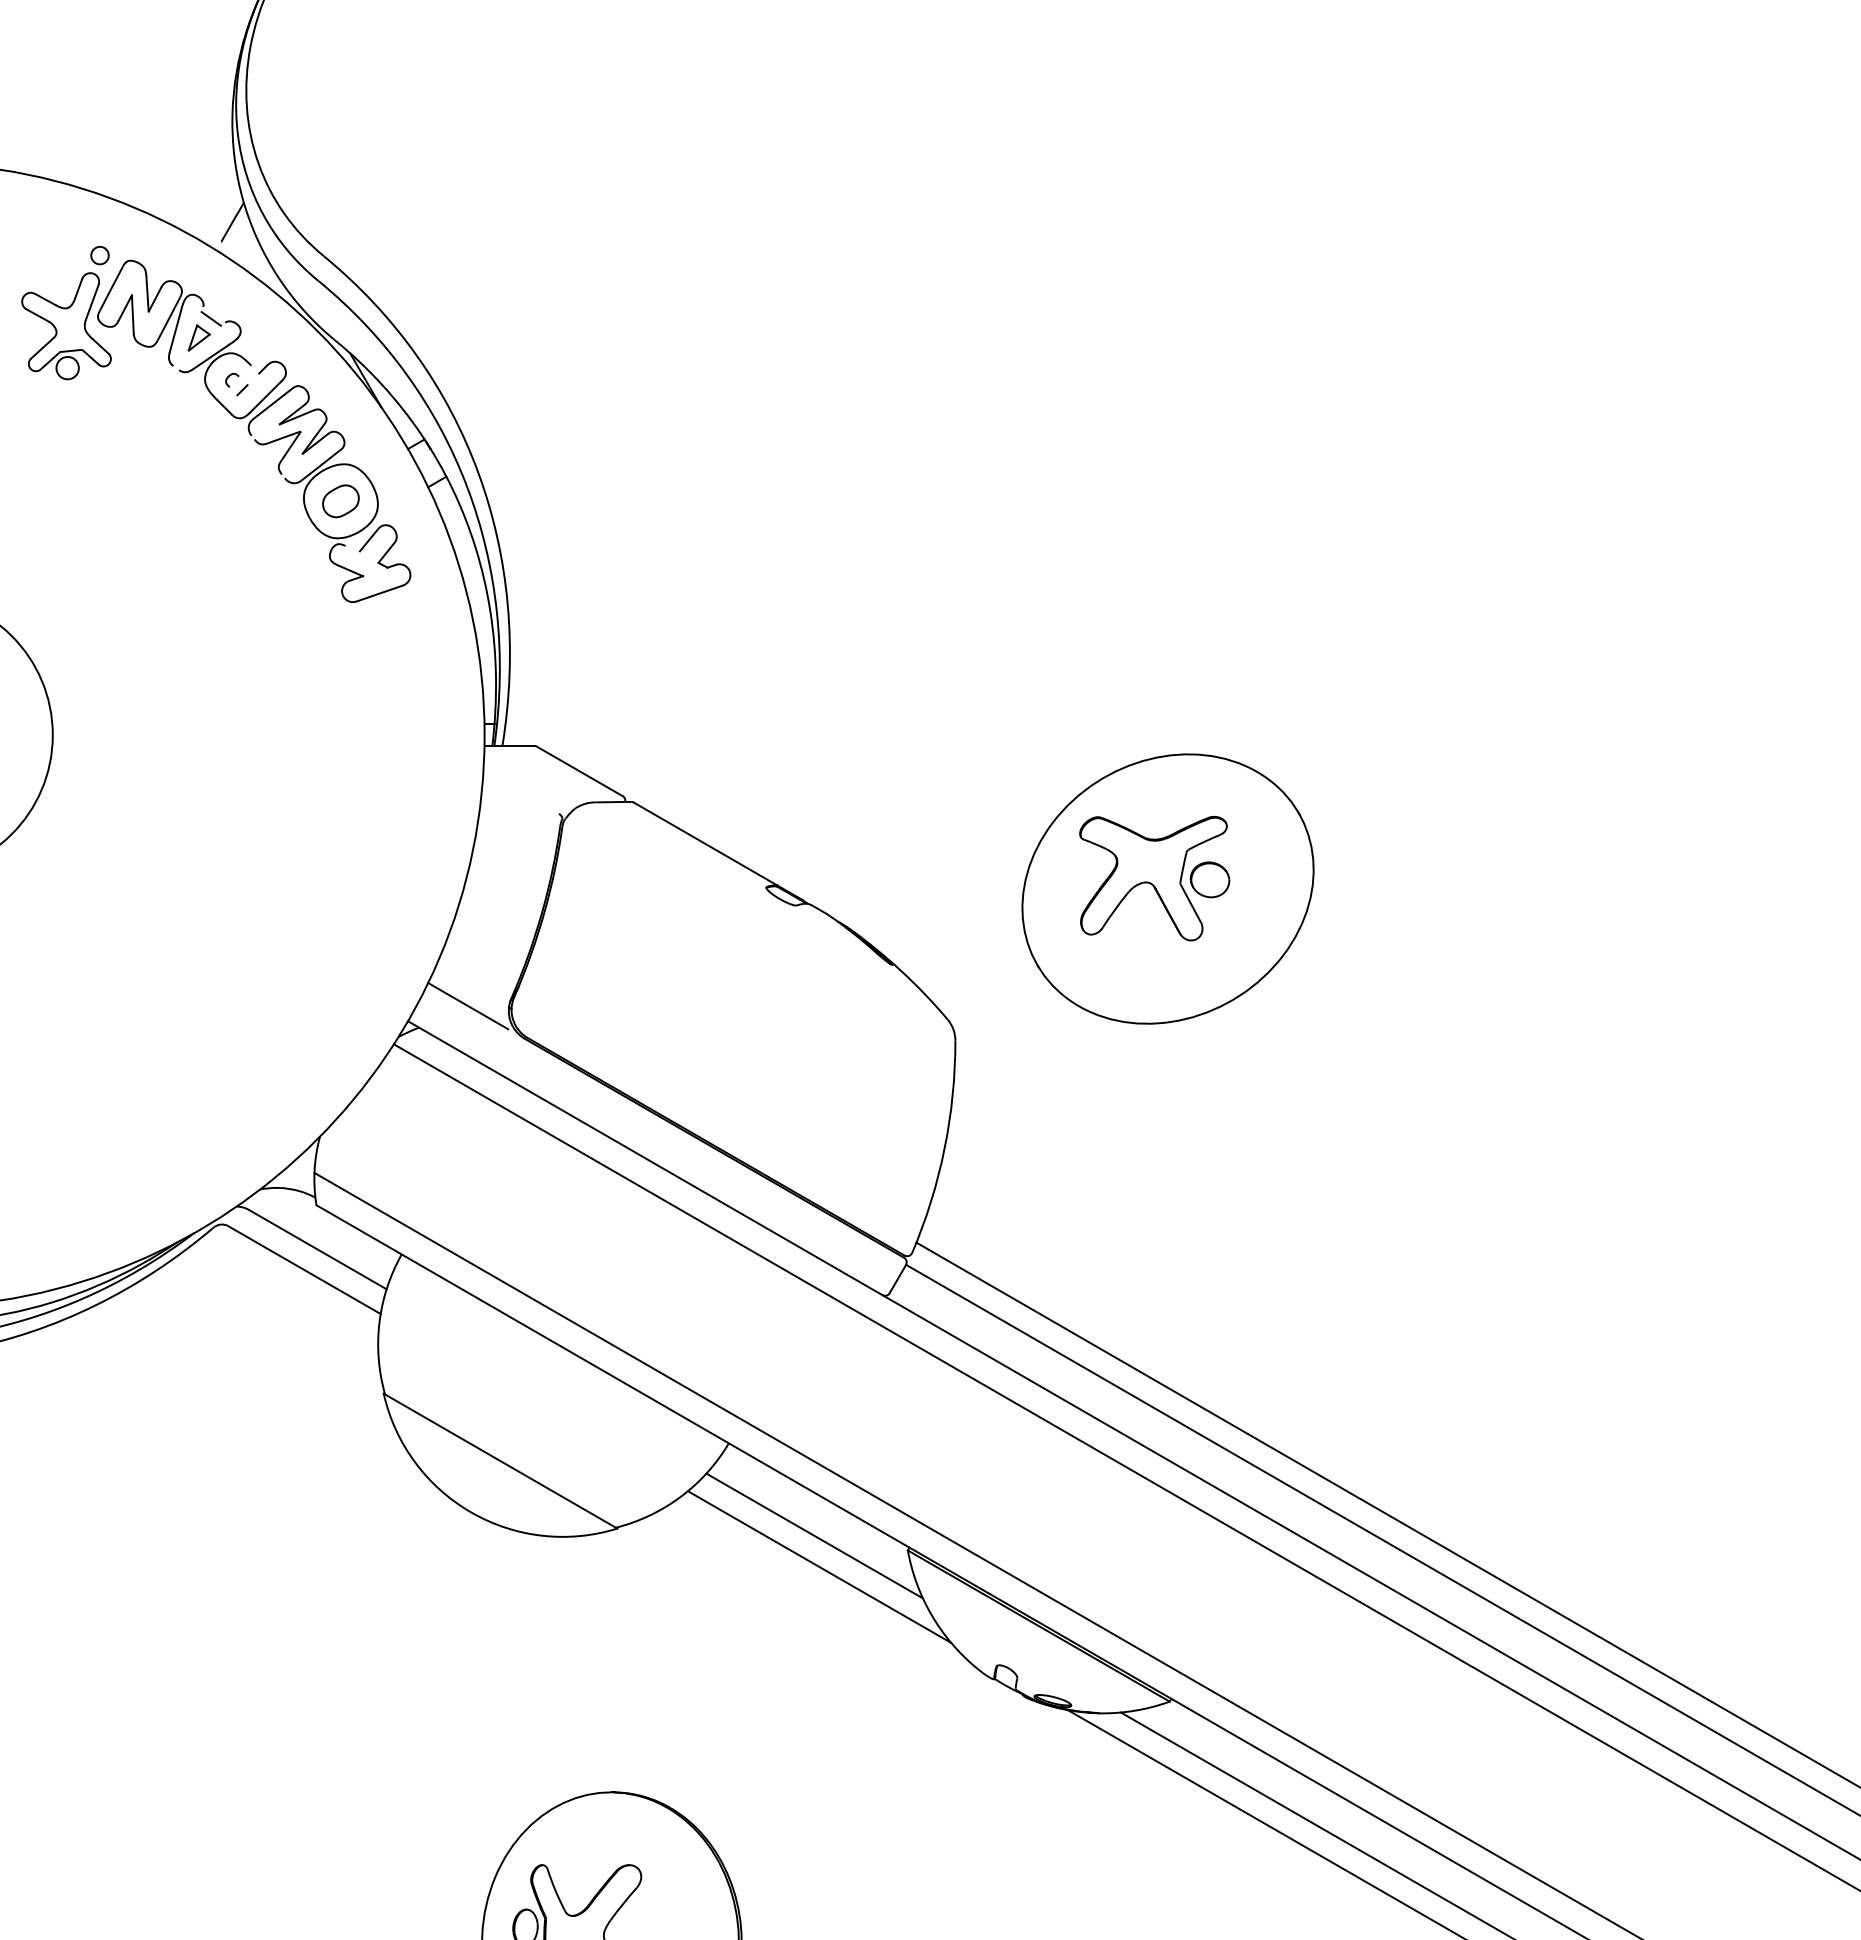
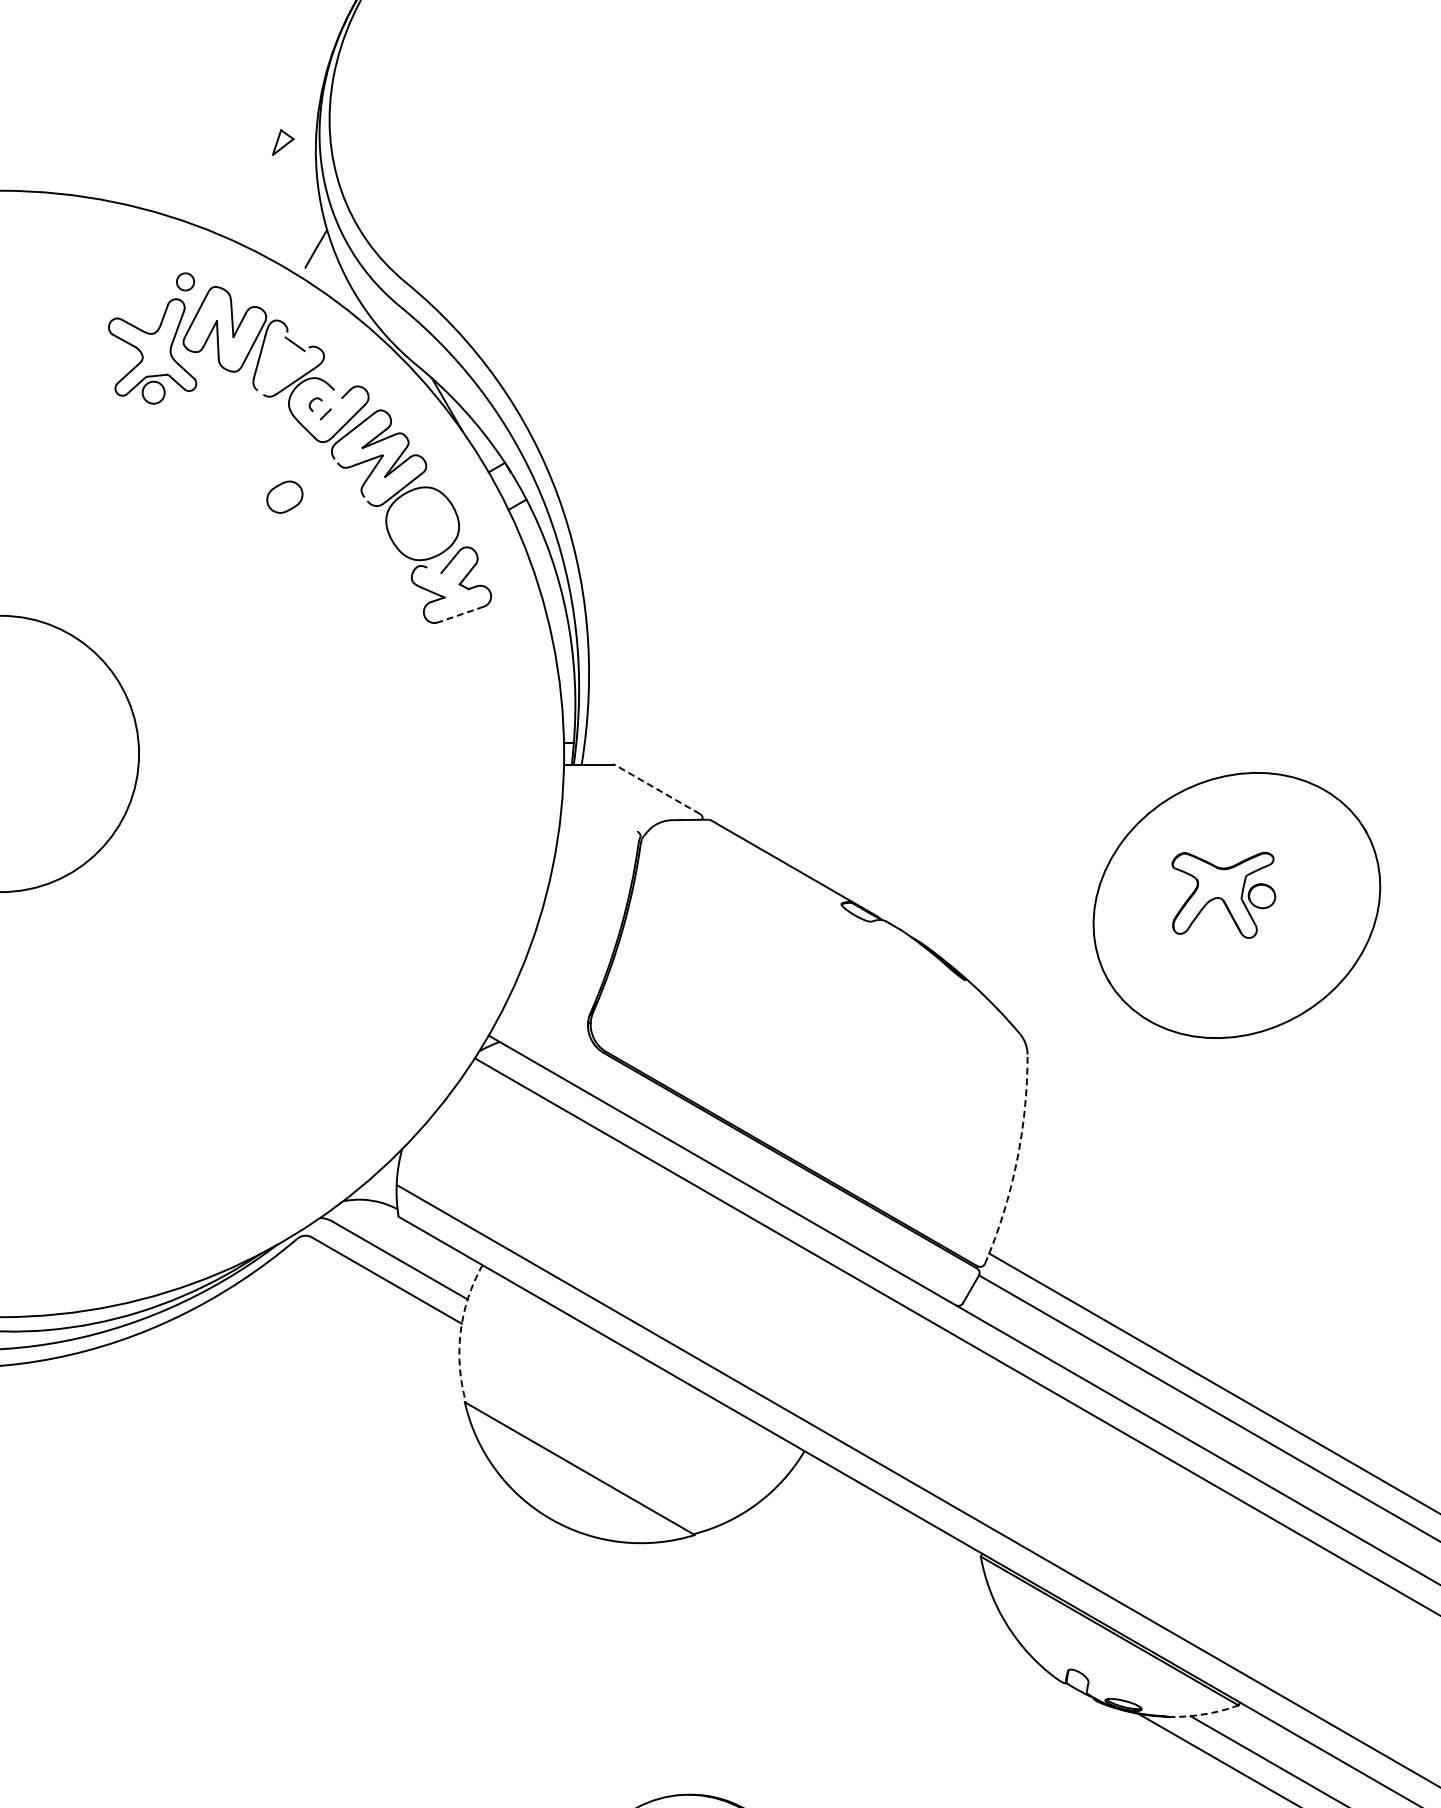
part: (198, 337) -> (282, 142), moved
part: (340, 501) -> (284, 497), moved
line: (379, 593) -> (460, 614), solid -> dashed
line: (579, 771) -> (657, 789), solid -> dashed
part: (1154, 878) -> (1223, 895), size x0.7
line: (468, 1005) -> (548, 1020), removed
arc: (944, 1148) -> (1016, 1160), solid -> dashed
arc: (379, 1322) -> (460, 1332), solid -> dashed
line: (814, 1535) -> (888, 1541), removed
line: (819, 1566) -> (893, 1572), removed
arc: (1134, 1710) -> (1203, 1714), solid -> dashed

